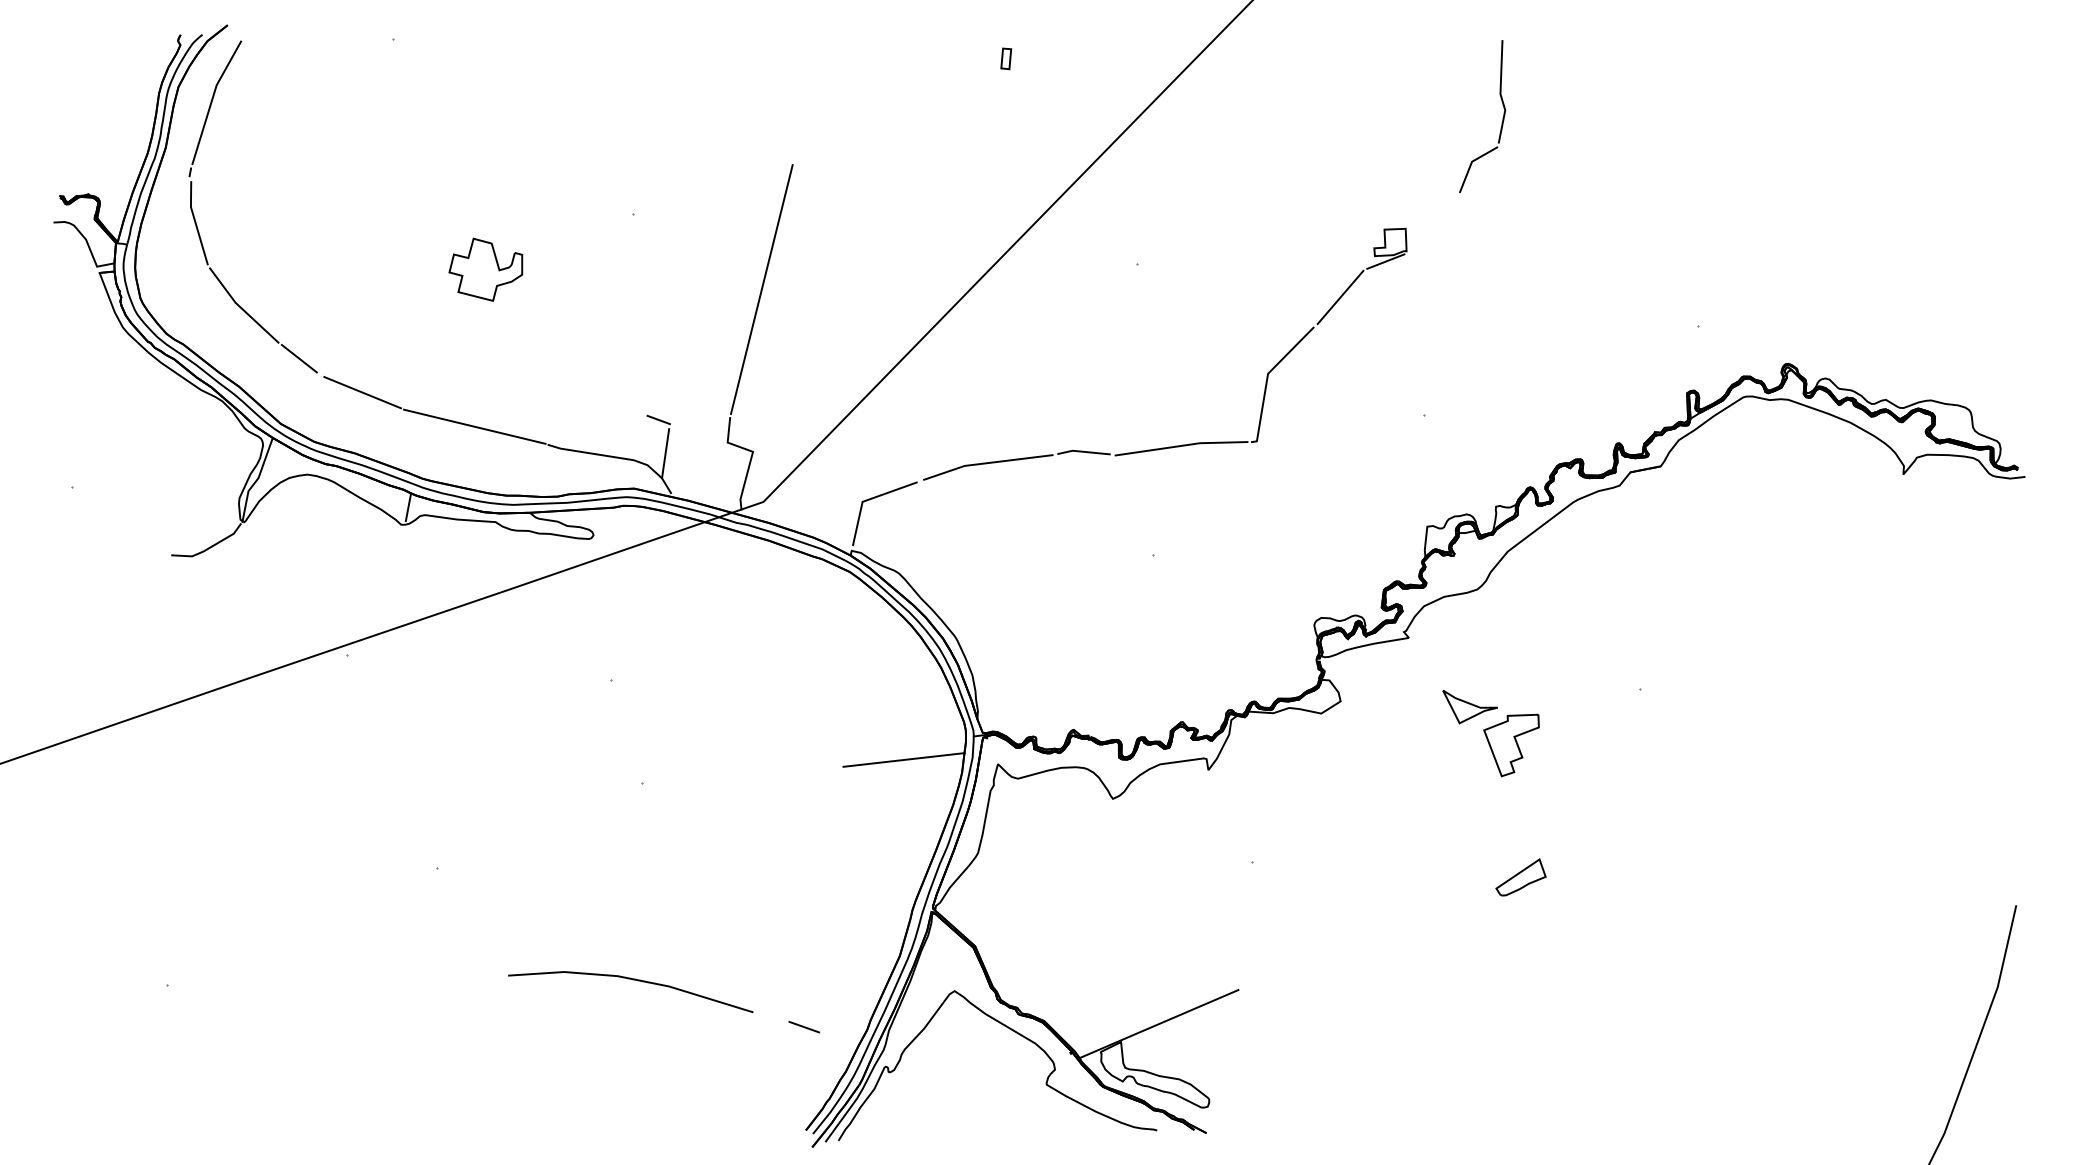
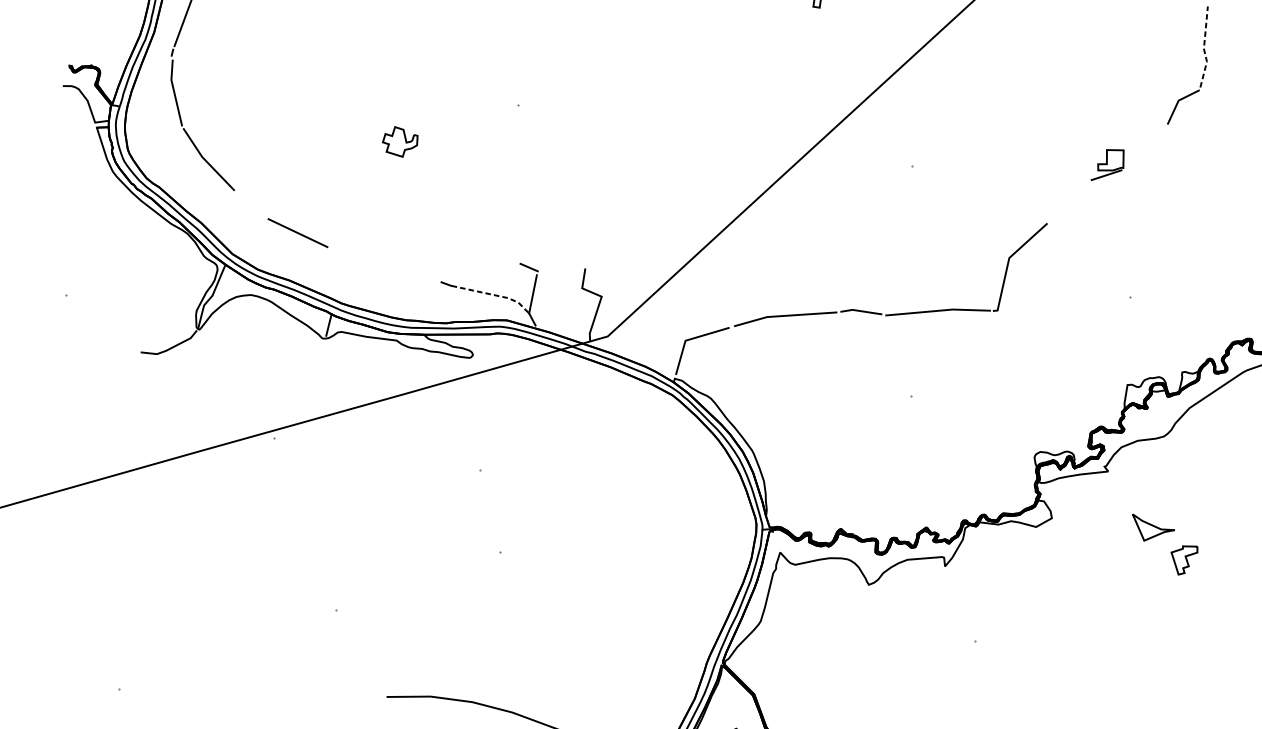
line: (1500, 93) -> (1203, 48), solid -> dashed
part: (485, 269) -> (399, 141), size x0.6
line: (761, 289) -> (615, 169), removed
line: (1340, 296) -> (1069, 200), removed
line: (298, 358) -> (249, 203), removed
line: (474, 426) -> (384, 264), removed
line: (616, 457) -> (494, 295), solid -> dashed
part: (1511, 745) -> (1184, 560), size x0.6
line: (903, 759) -> (706, 544), removed
part: (1520, 877) -> (1185, 664), removed

